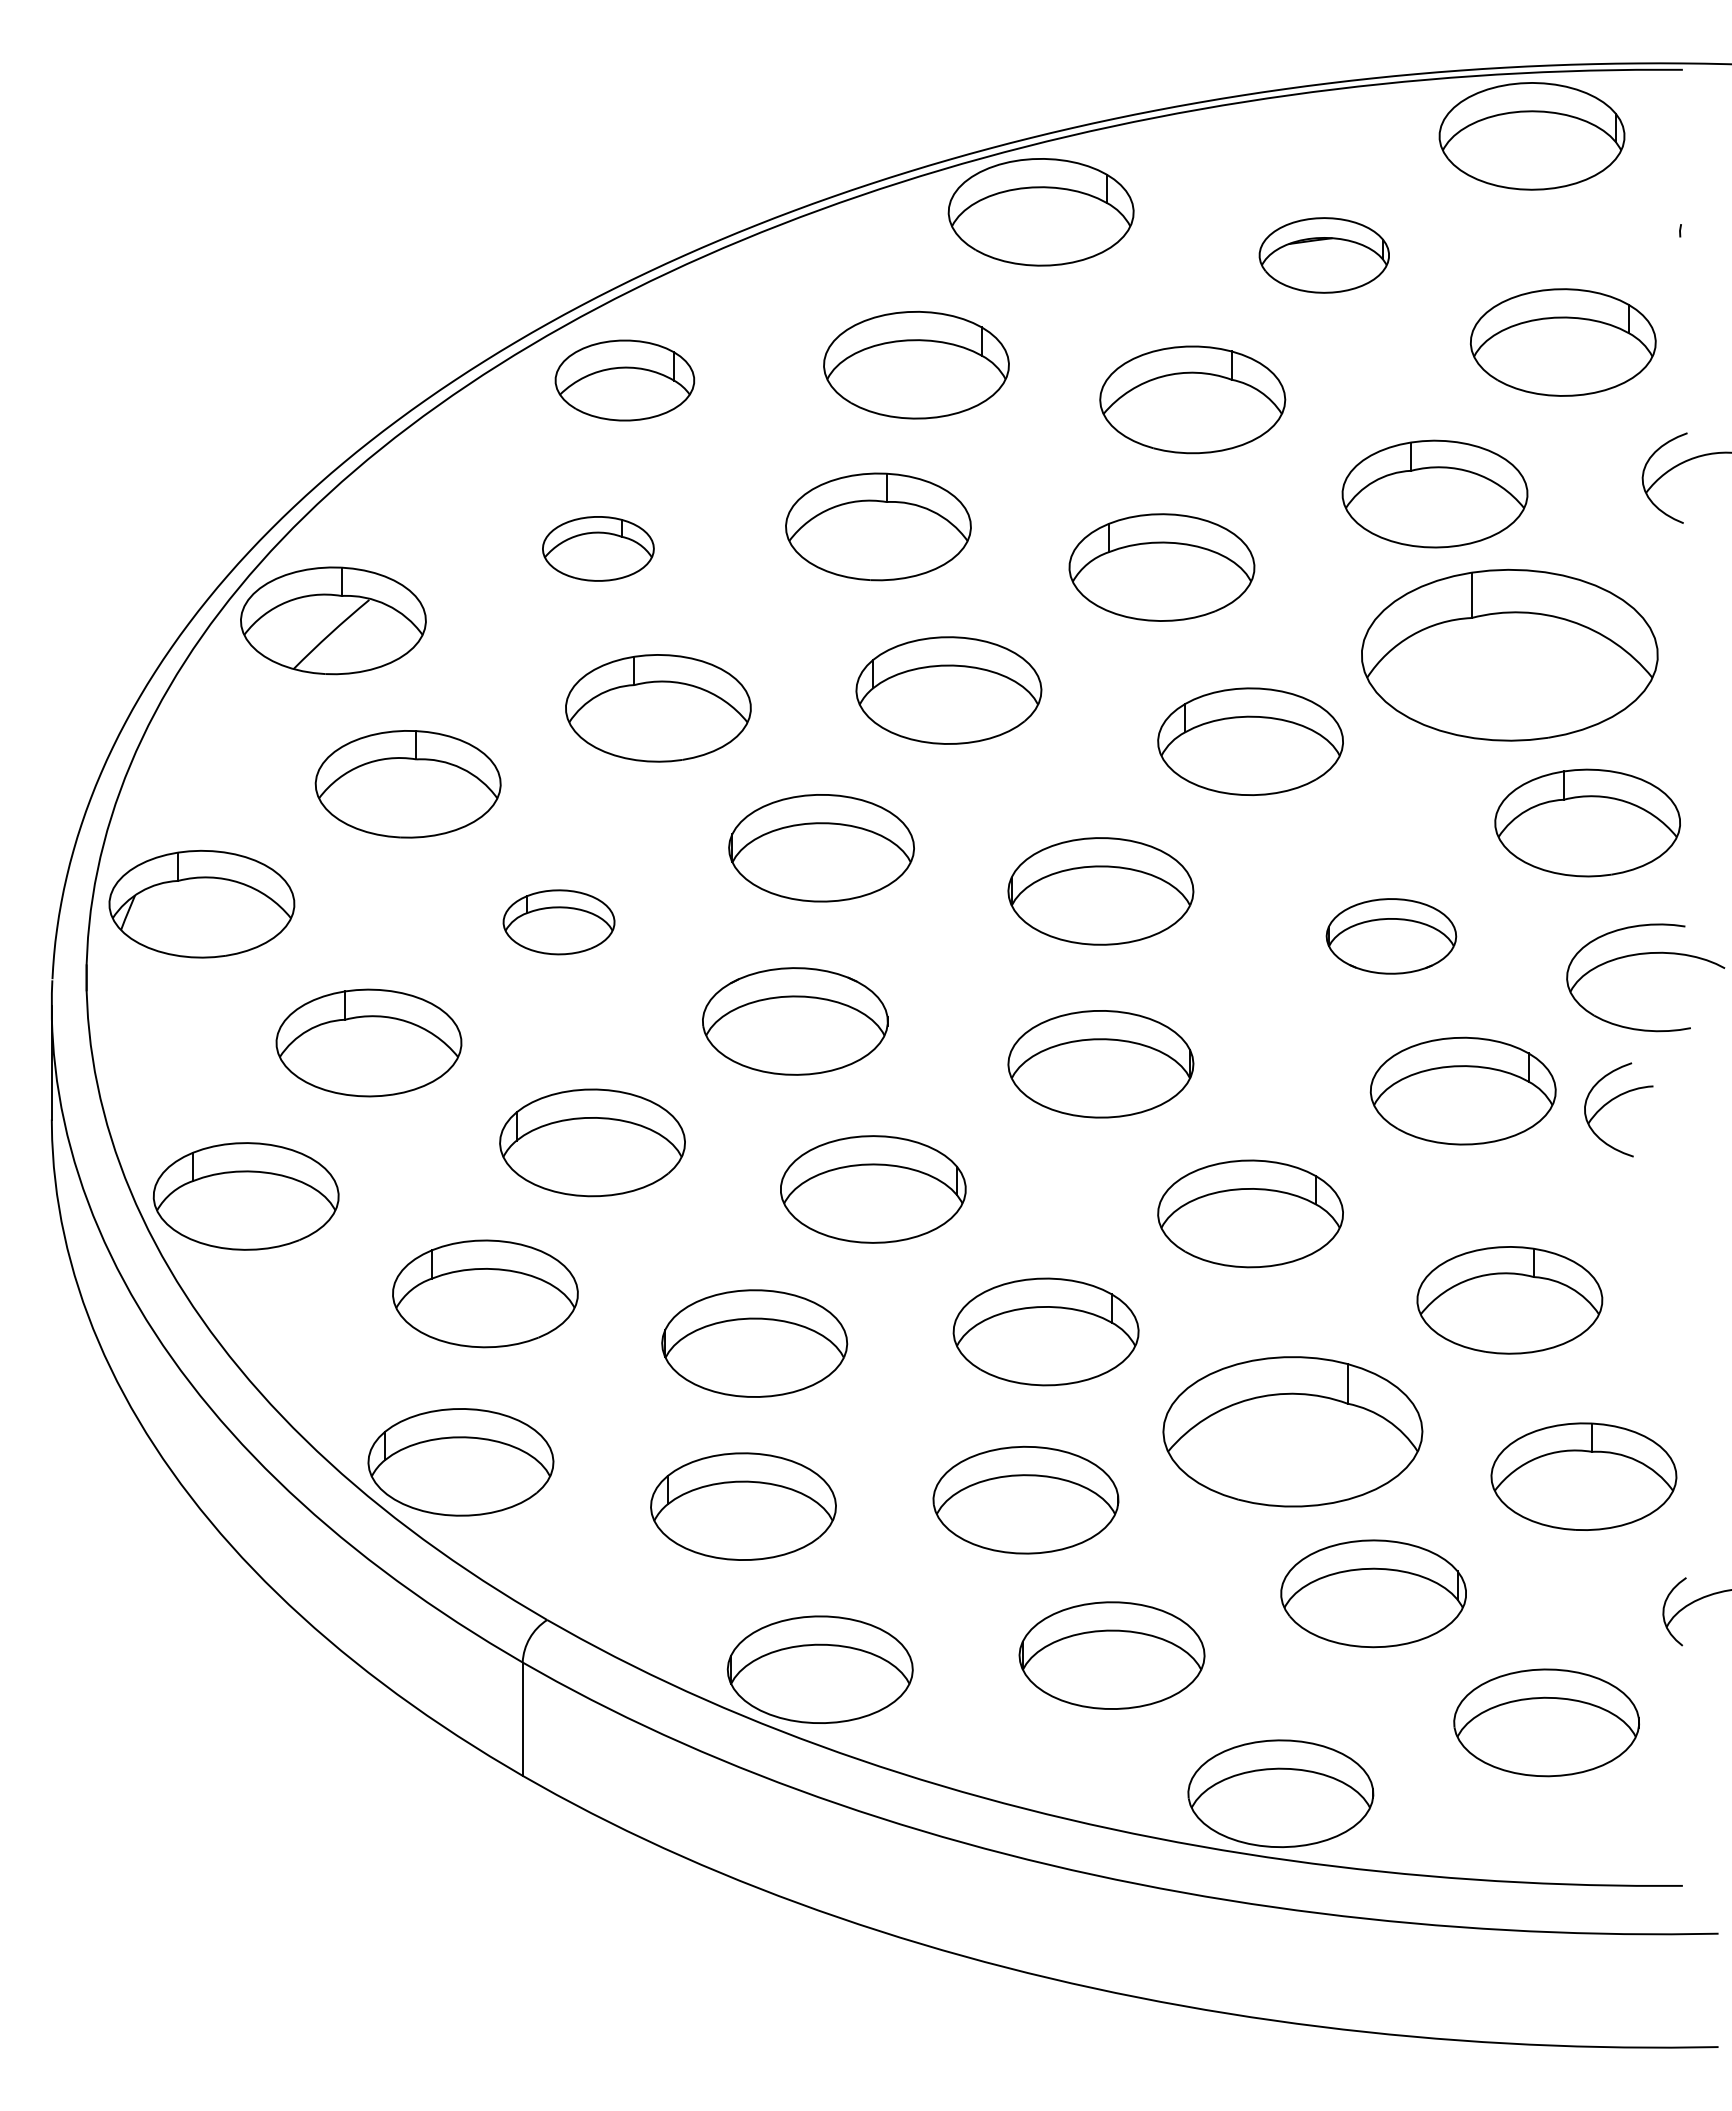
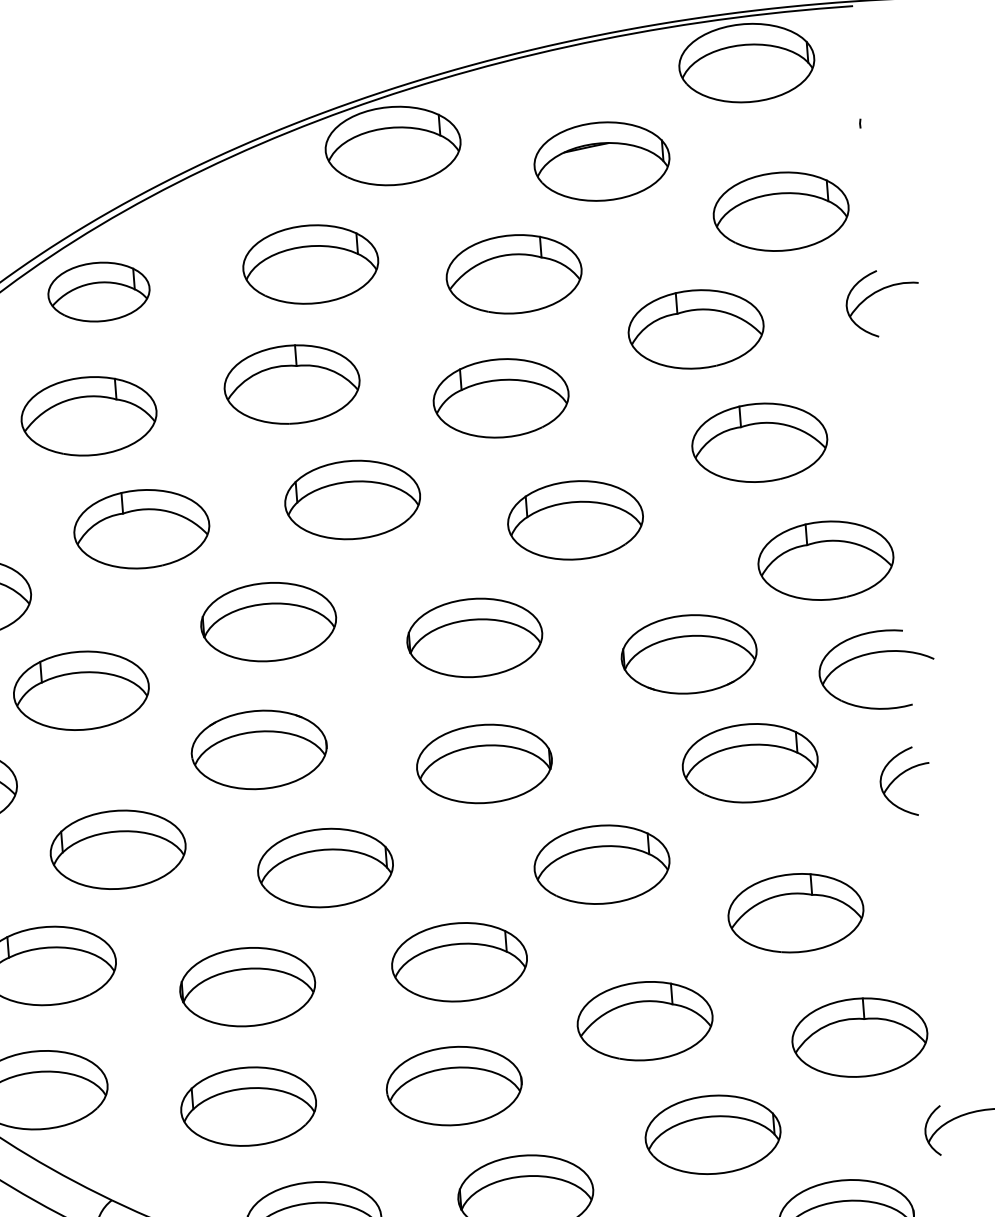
part: (1324, 255) -> (602, 161), size x1.43
part: (598, 548) -> (89, 416), size x1.67
part: (1509, 655) -> (759, 442), size x0.62
part: (558, 922) -> (80, 691), size x1.67
part: (1391, 936) -> (689, 654), size x1.43
part: (1611, 1101) -> (899, 776), moved
part: (1292, 1431) -> (644, 1021), size x0.71

